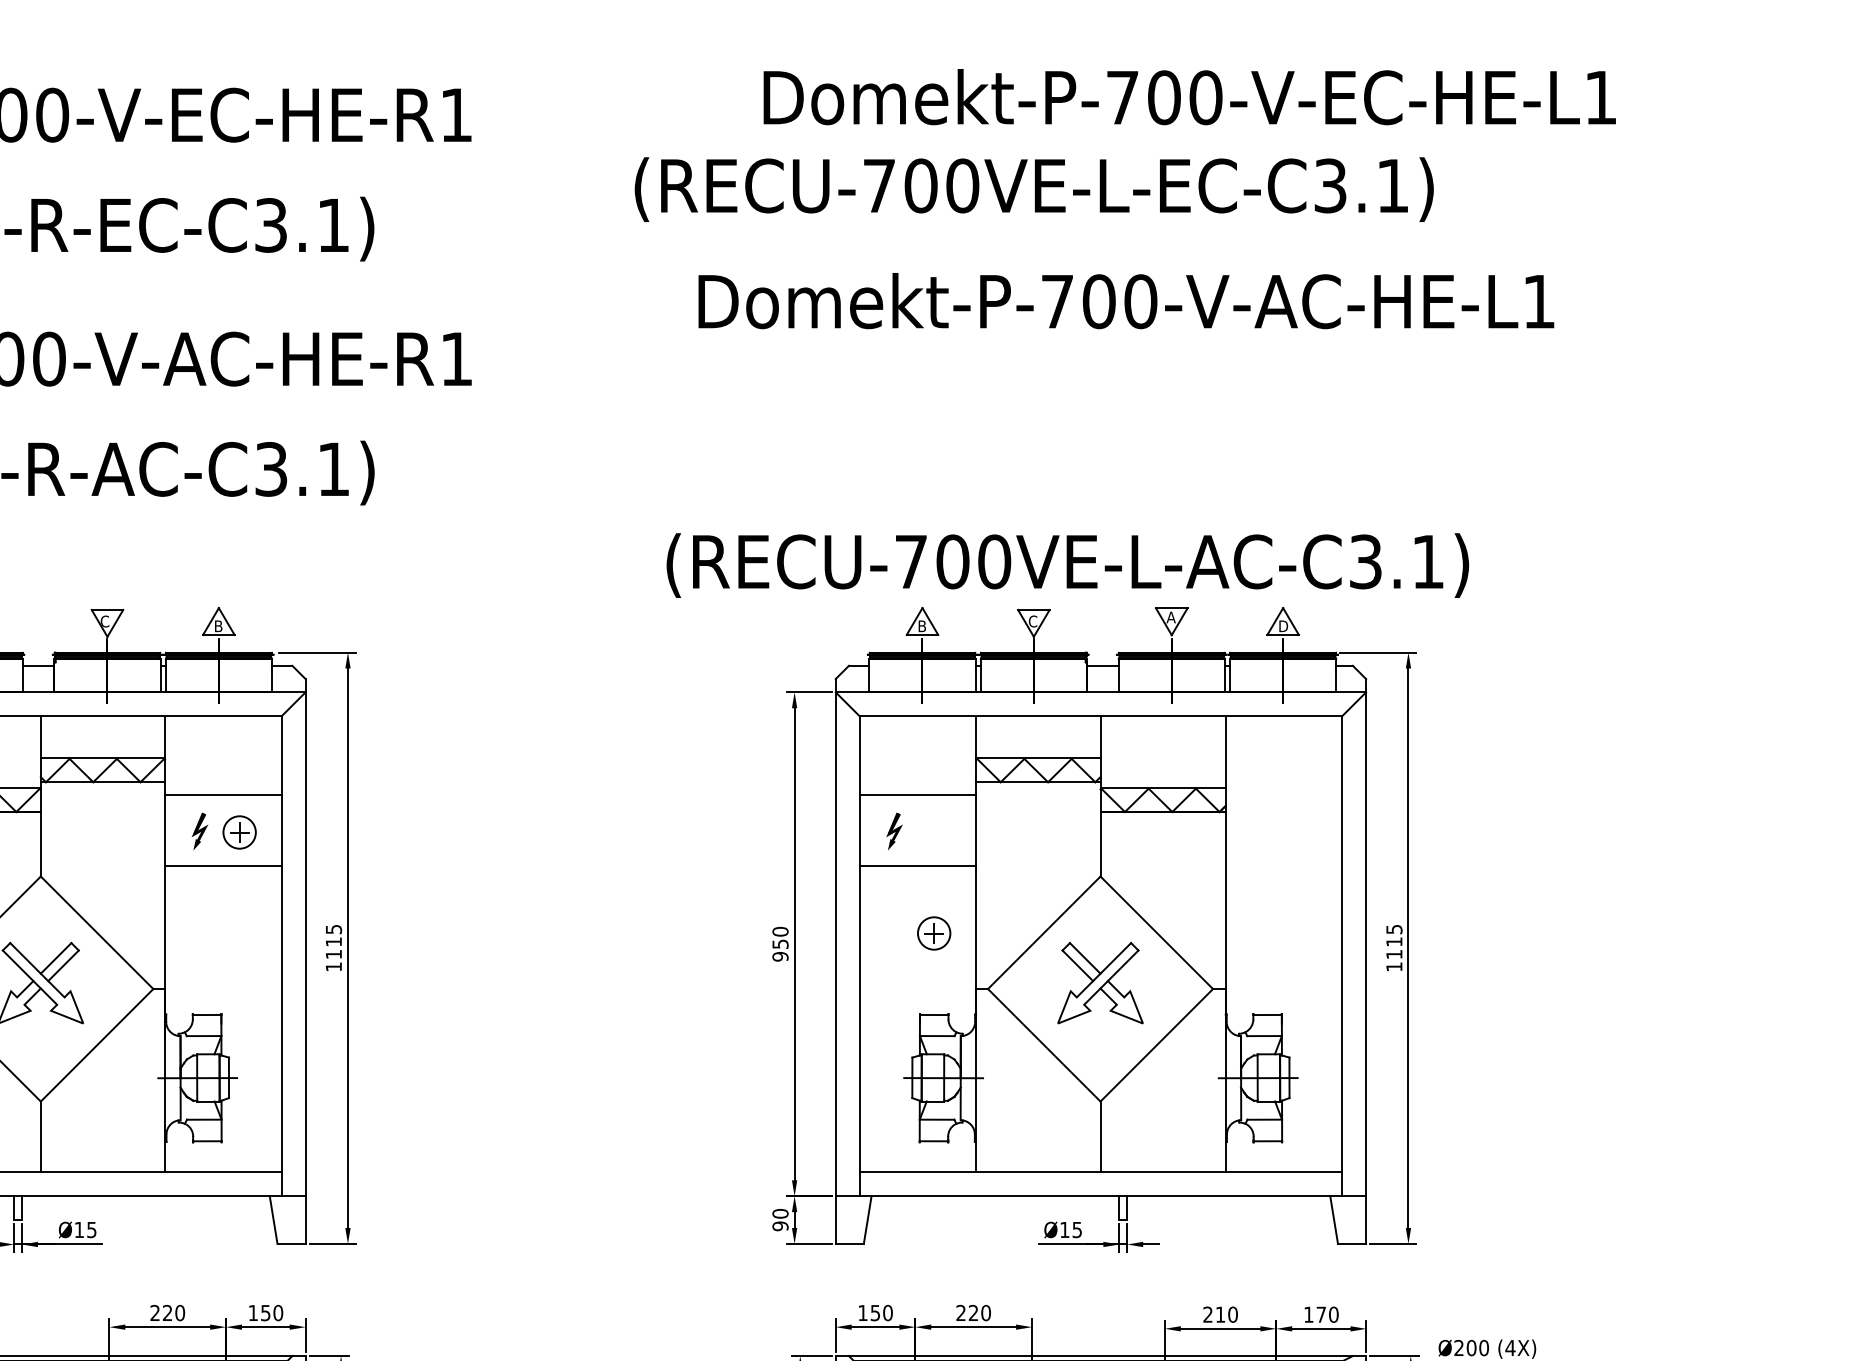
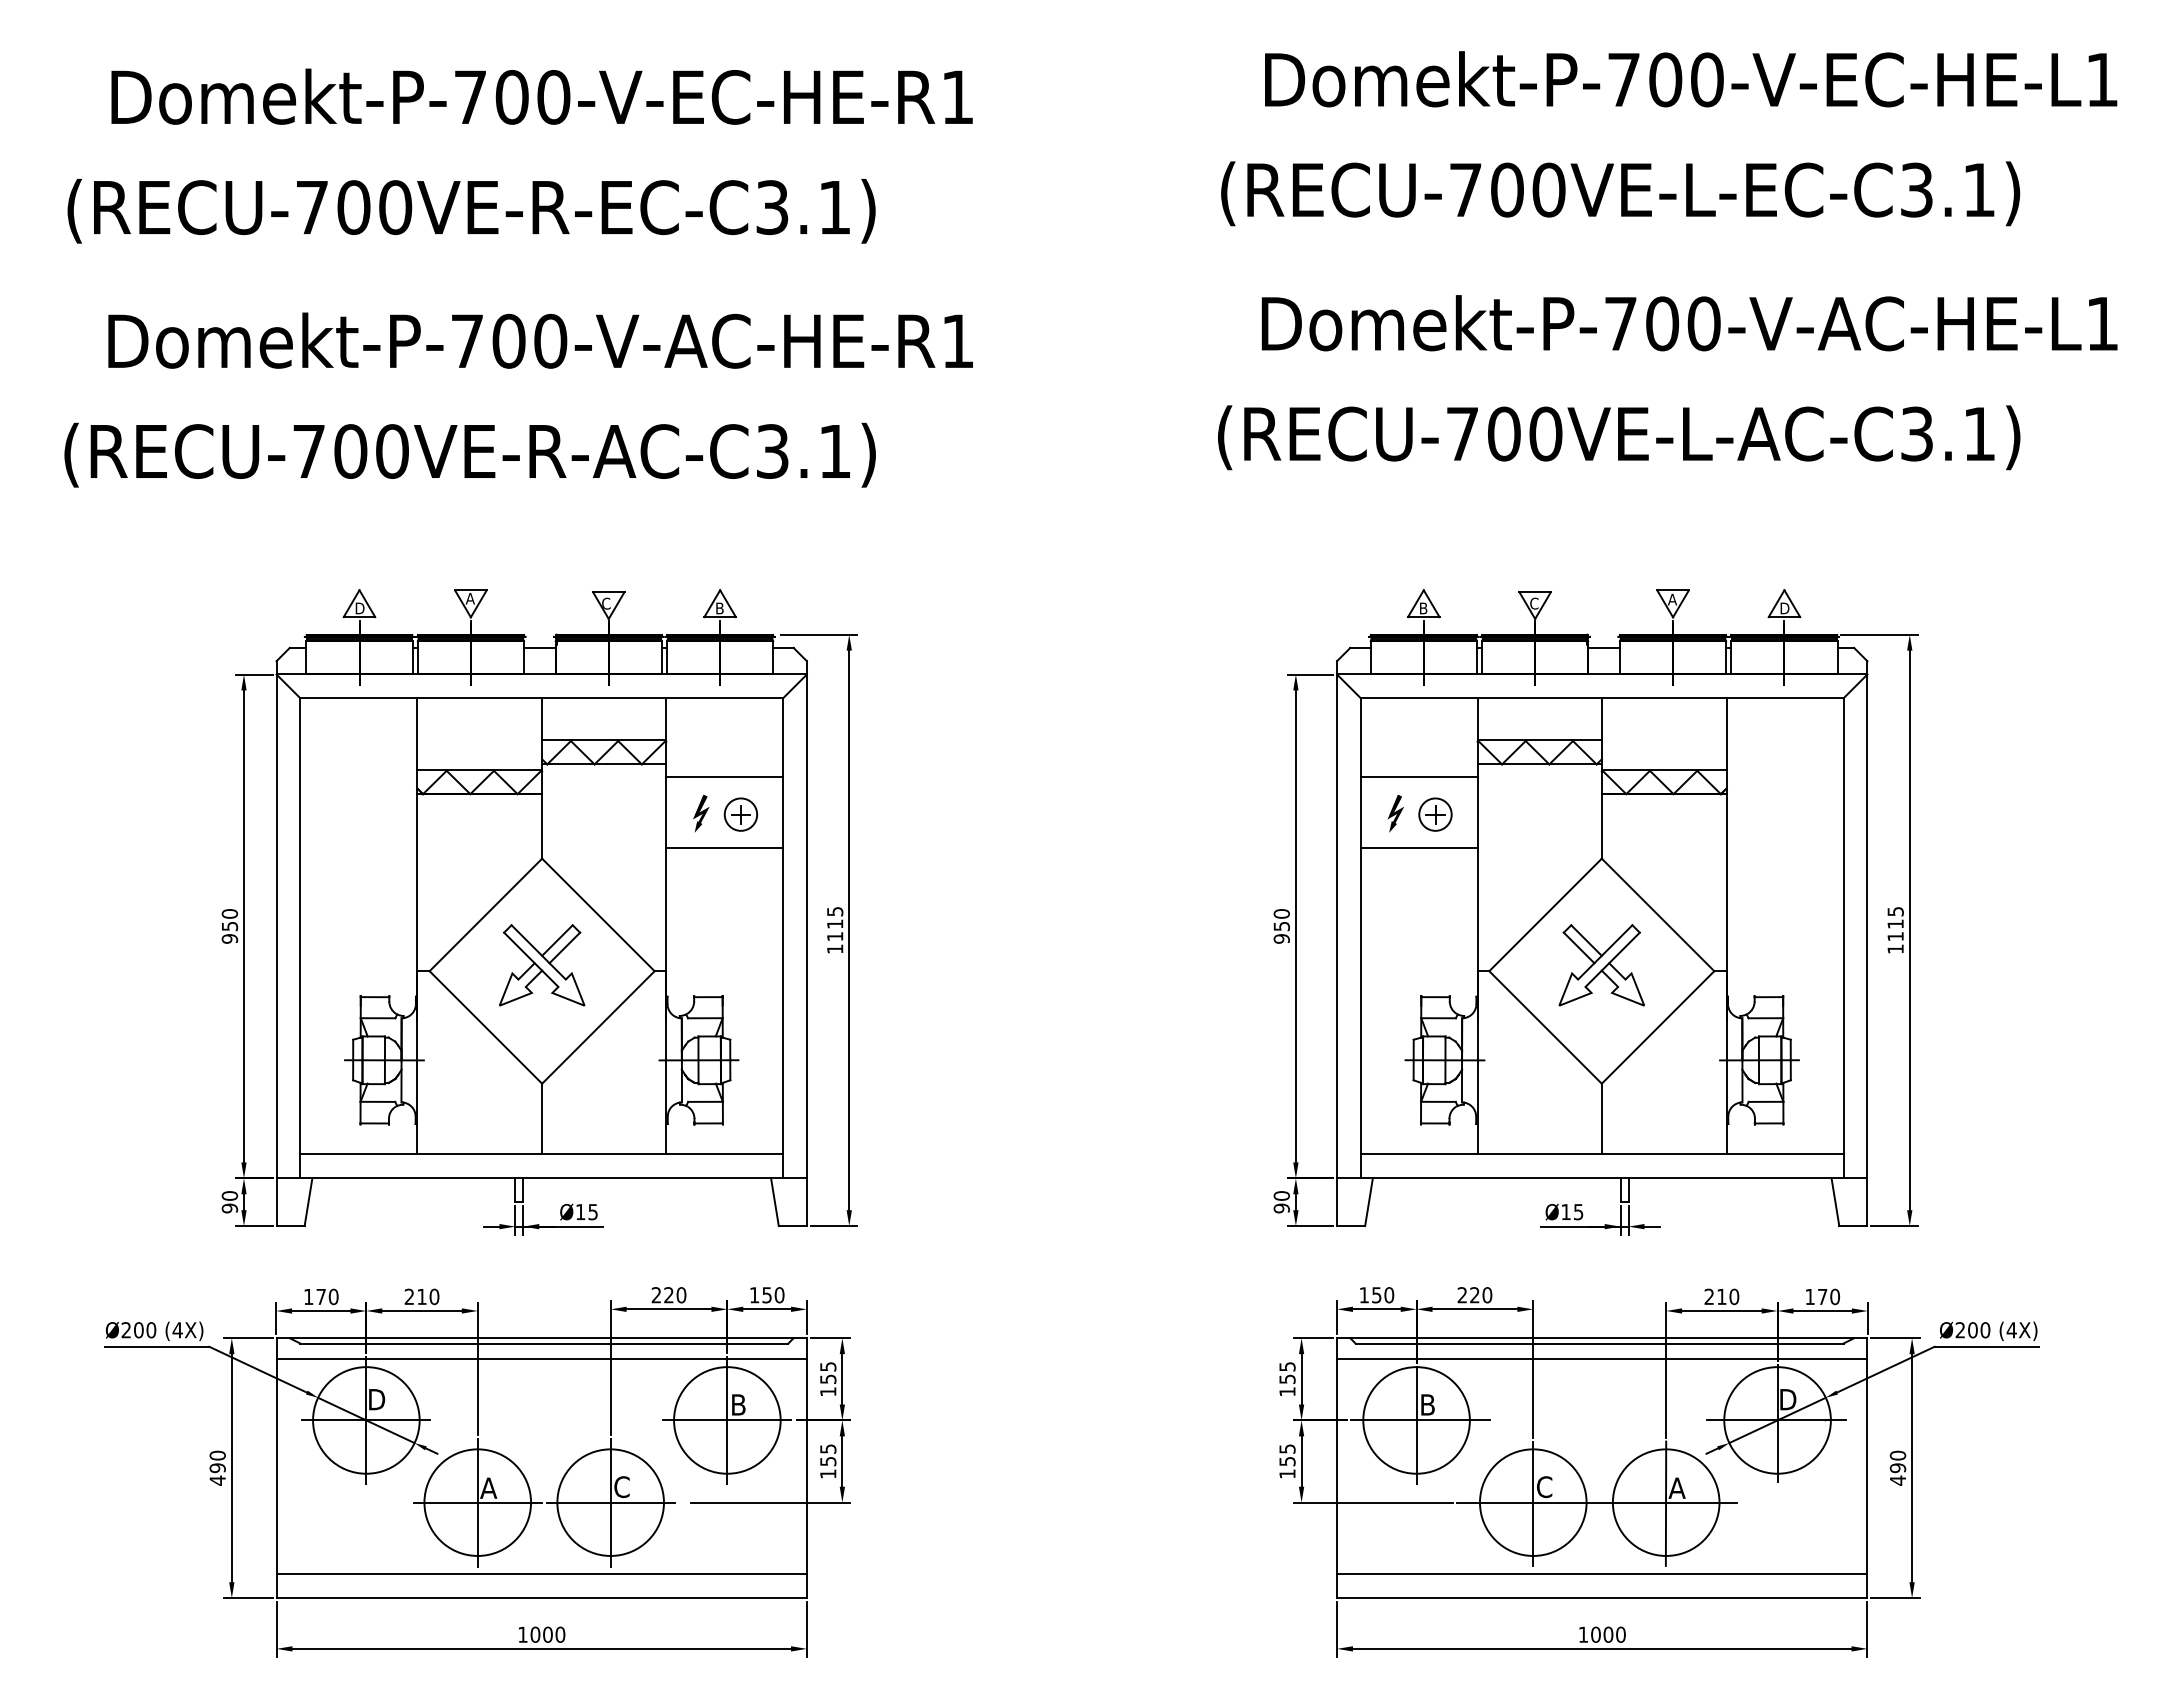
text: (1034, 189) -> (1620, 193), moved
text: (1126, 301) -> (1689, 323), moved
text: (1068, 565) -> (1619, 437), moved
part: (934, 933) -> (1435, 814), moved

